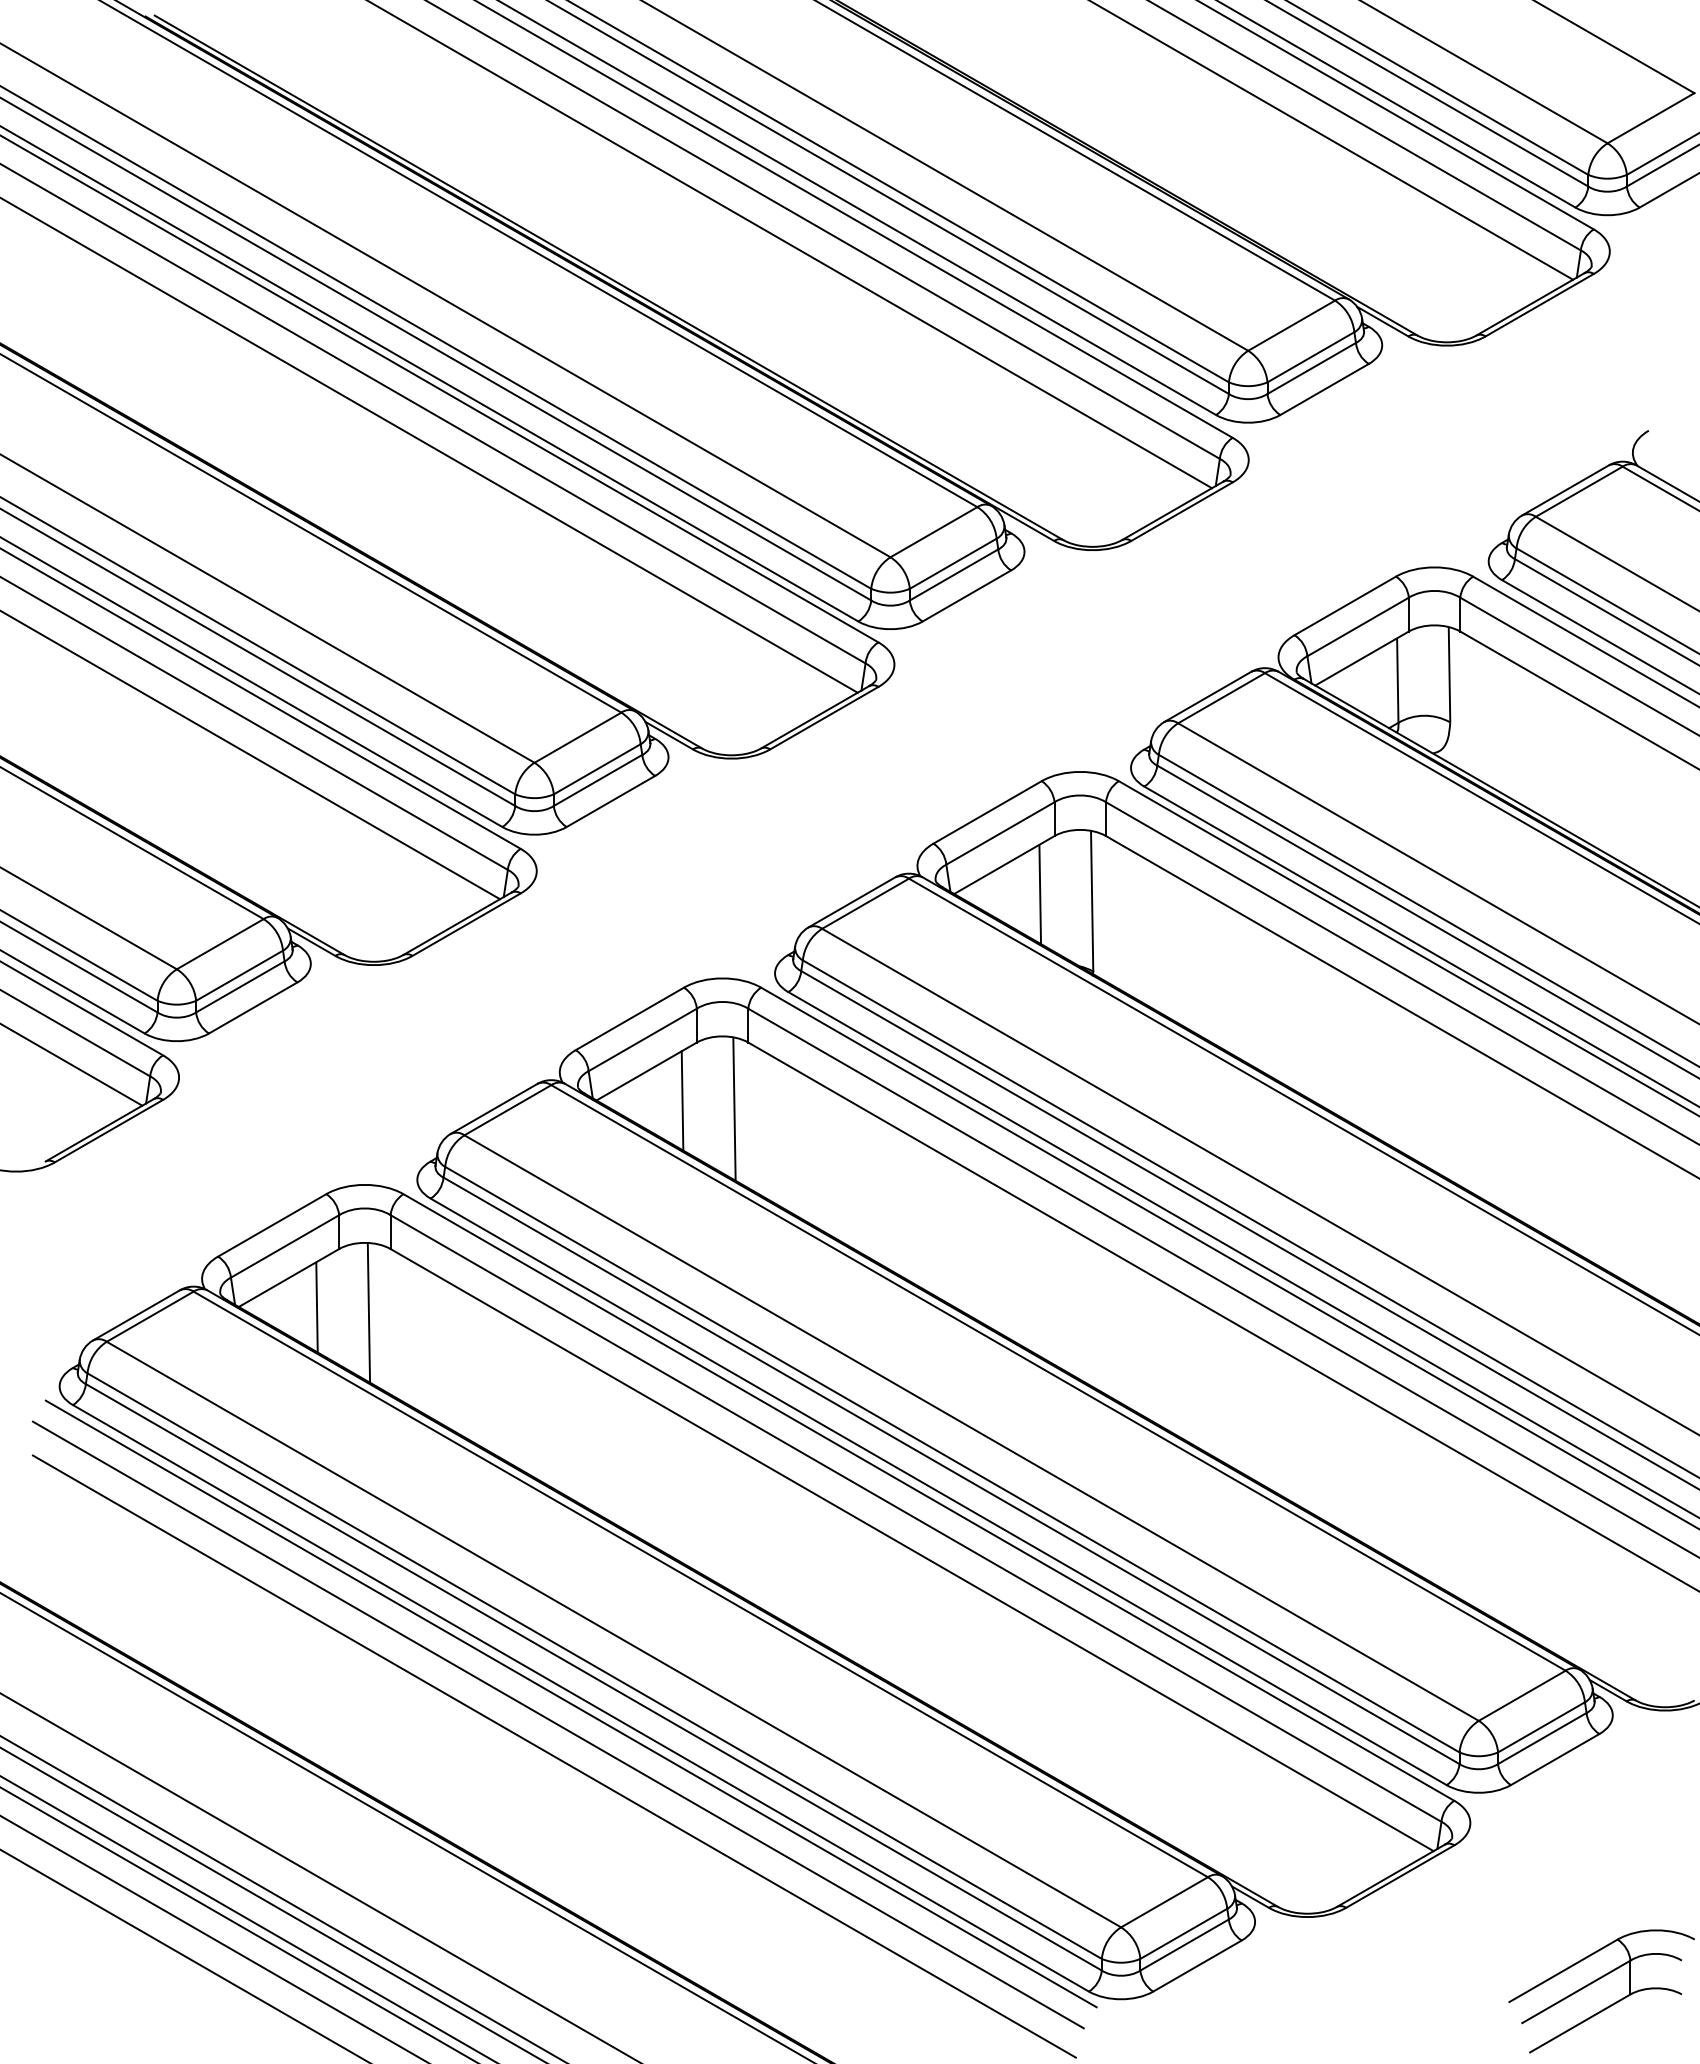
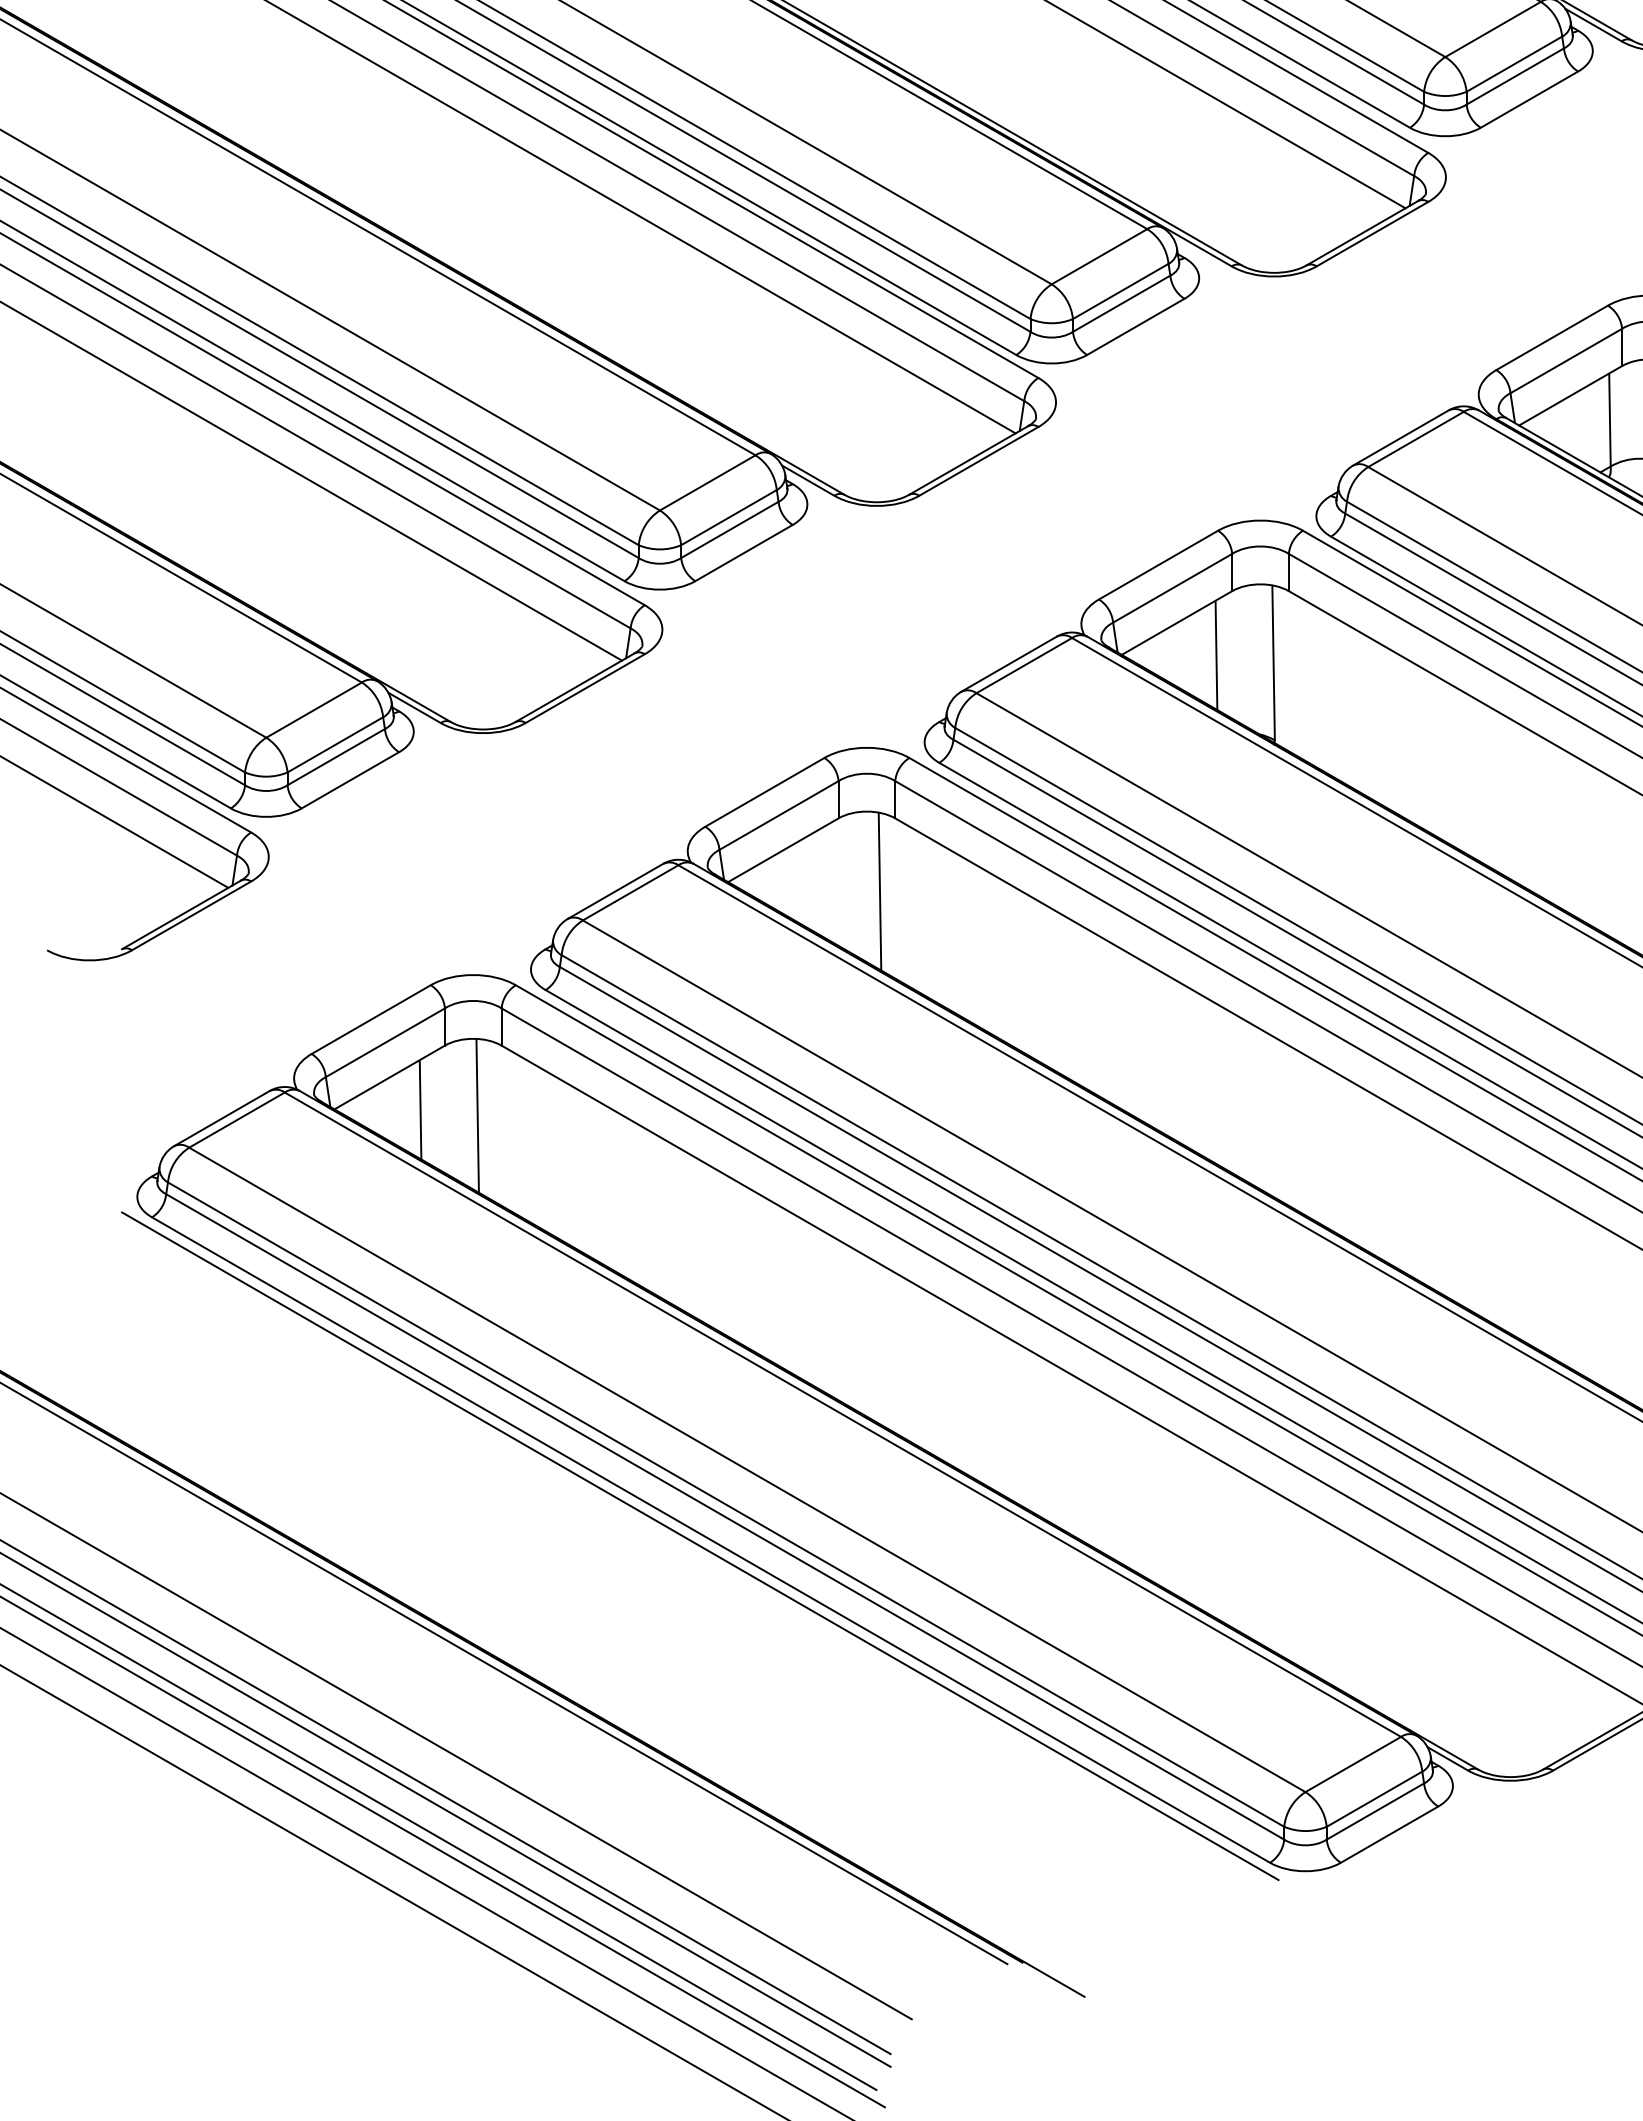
line: (682, 1100) -> (822, 882), removed
line: (557, 1724) -> (685, 1568), removed
line: (553, 1756) -> (680, 1604), removed

